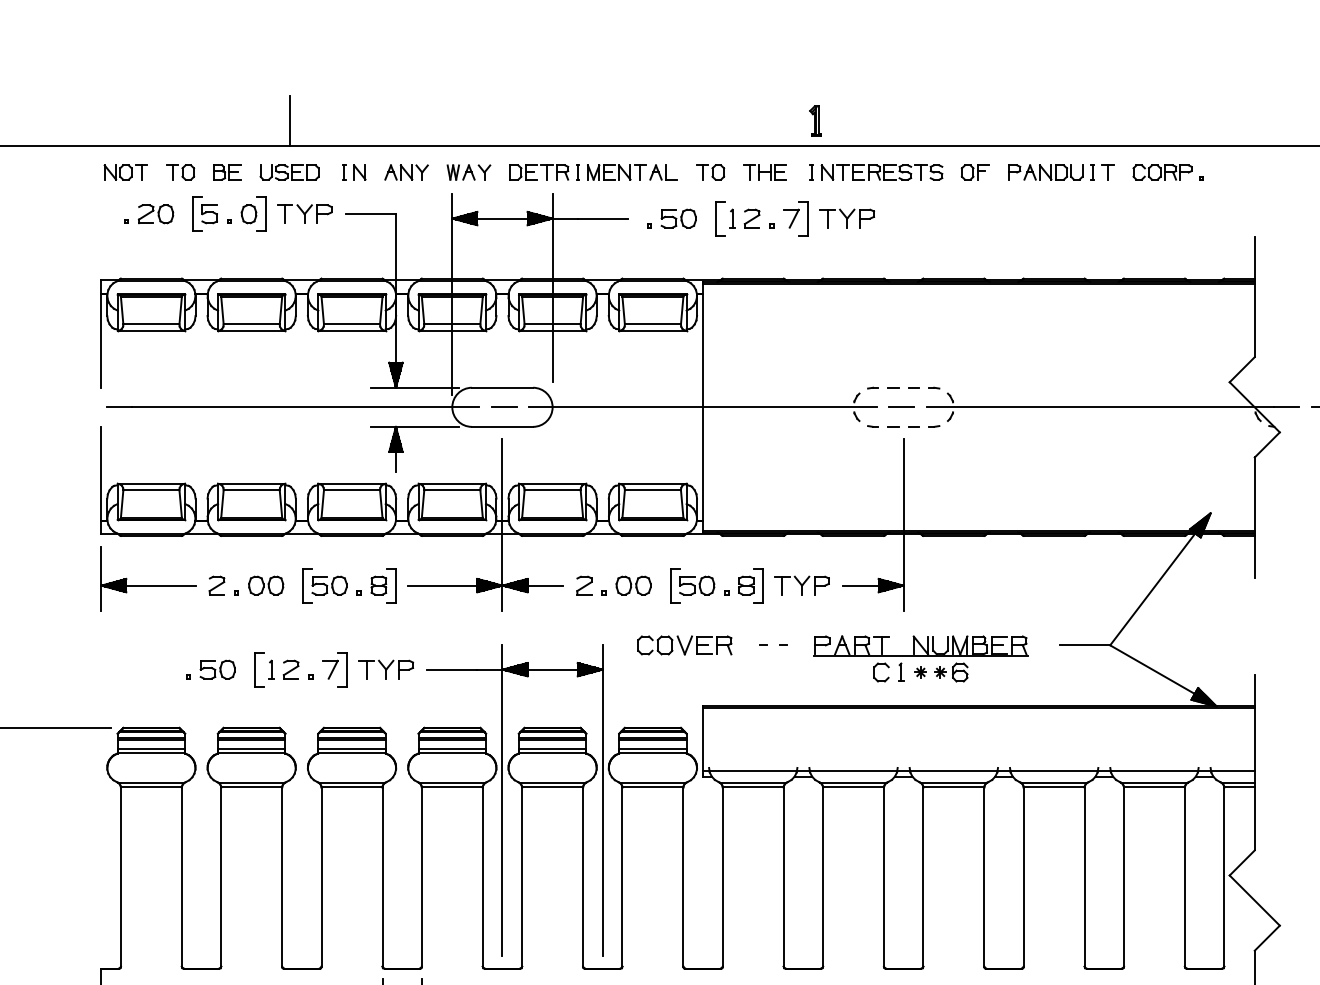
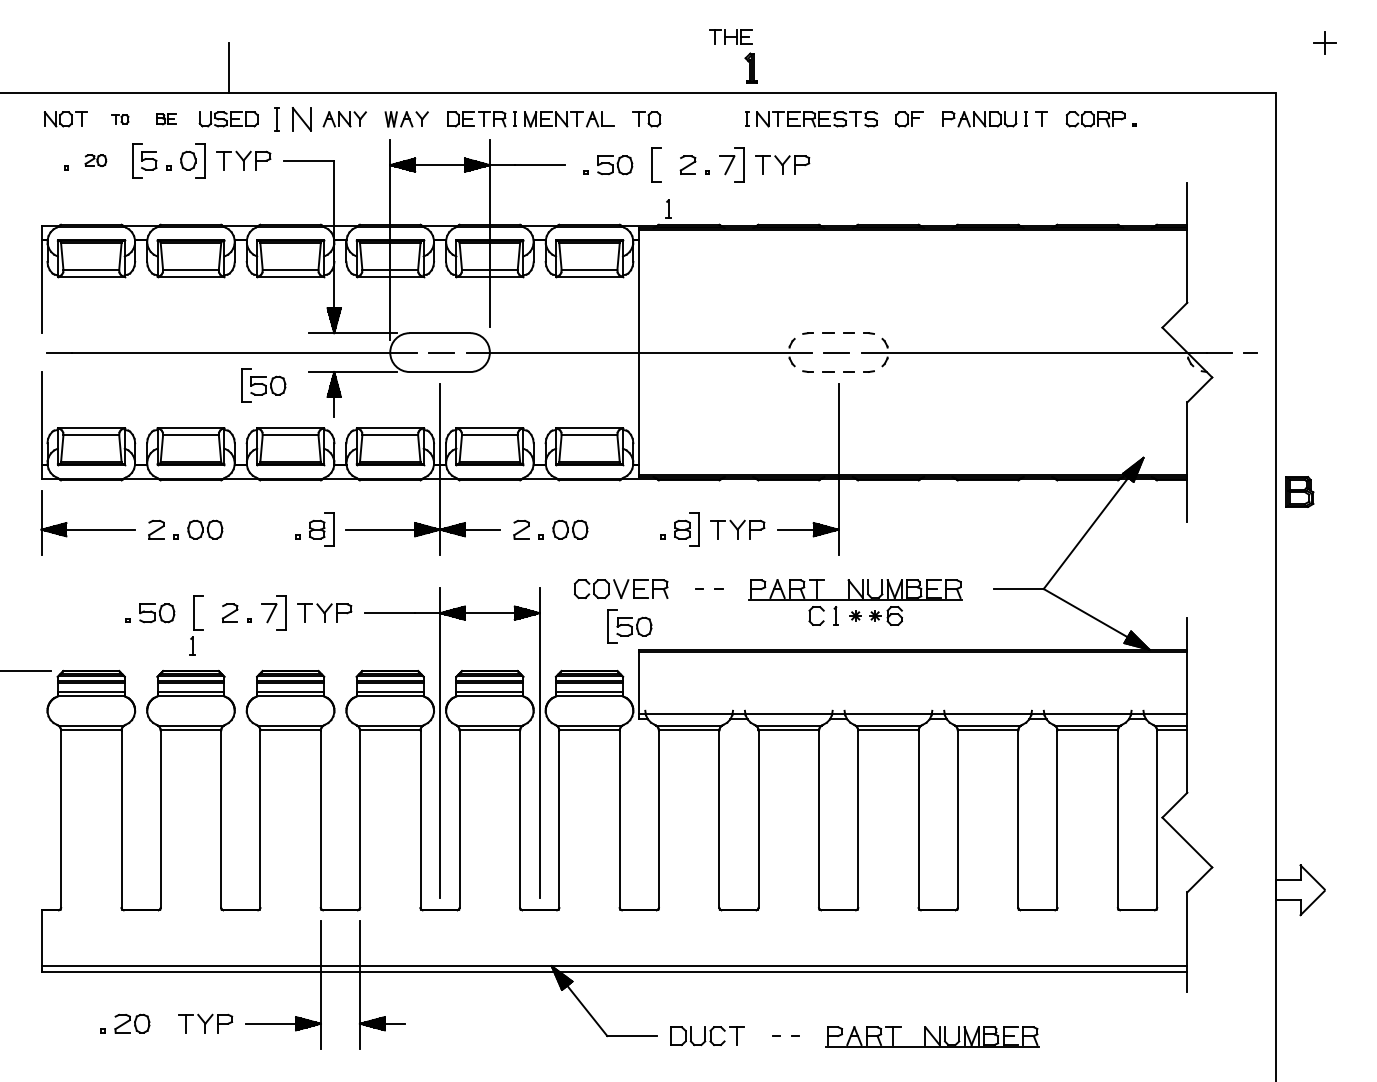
part: (764, 171) -> (730, 36), moved
part: (180, 172) -> (120, 119), size x0.6
part: (227, 172) -> (166, 119), size x0.7
part: (353, 172) -> (292, 119), size x1.6
part: (155, 213) -> (95, 160), size x0.6
part: (732, 217) -> (668, 208), moved
part: (324, 585) -> (263, 385), moved
part: (692, 585) -> (629, 626), moved
part: (271, 668) -> (192, 645), moved

